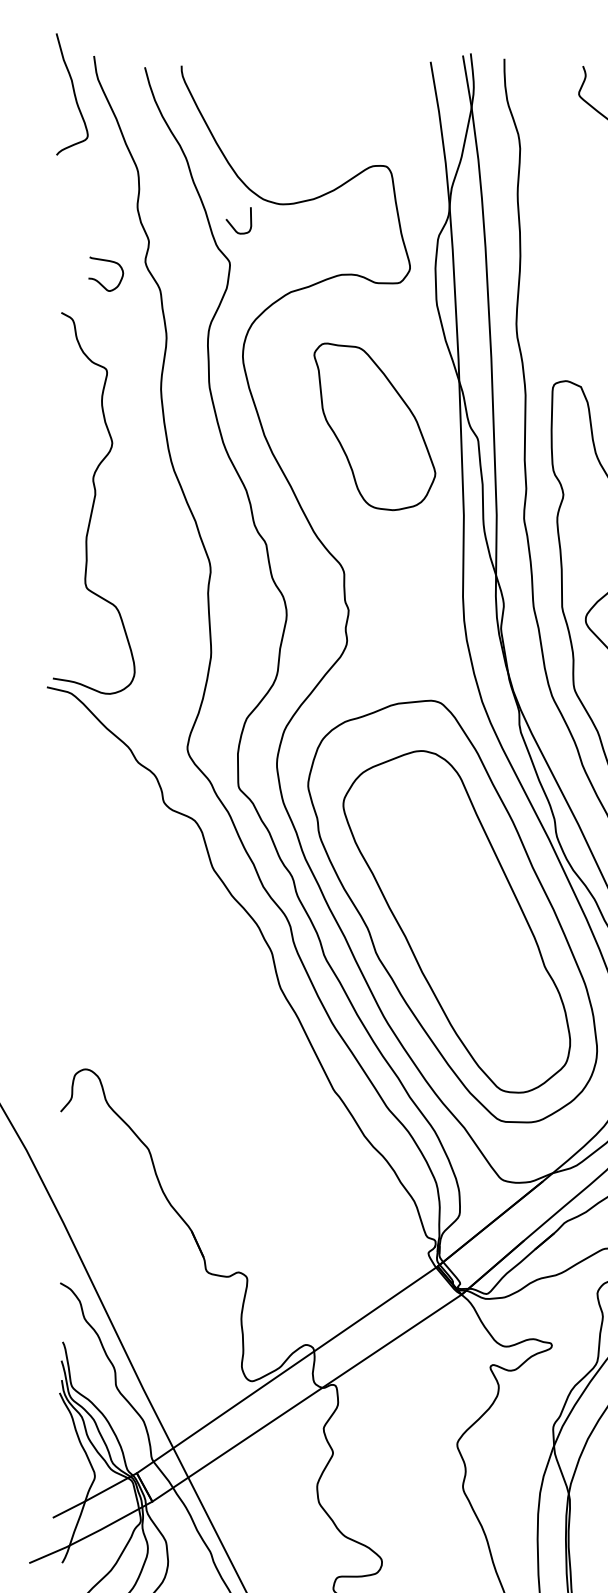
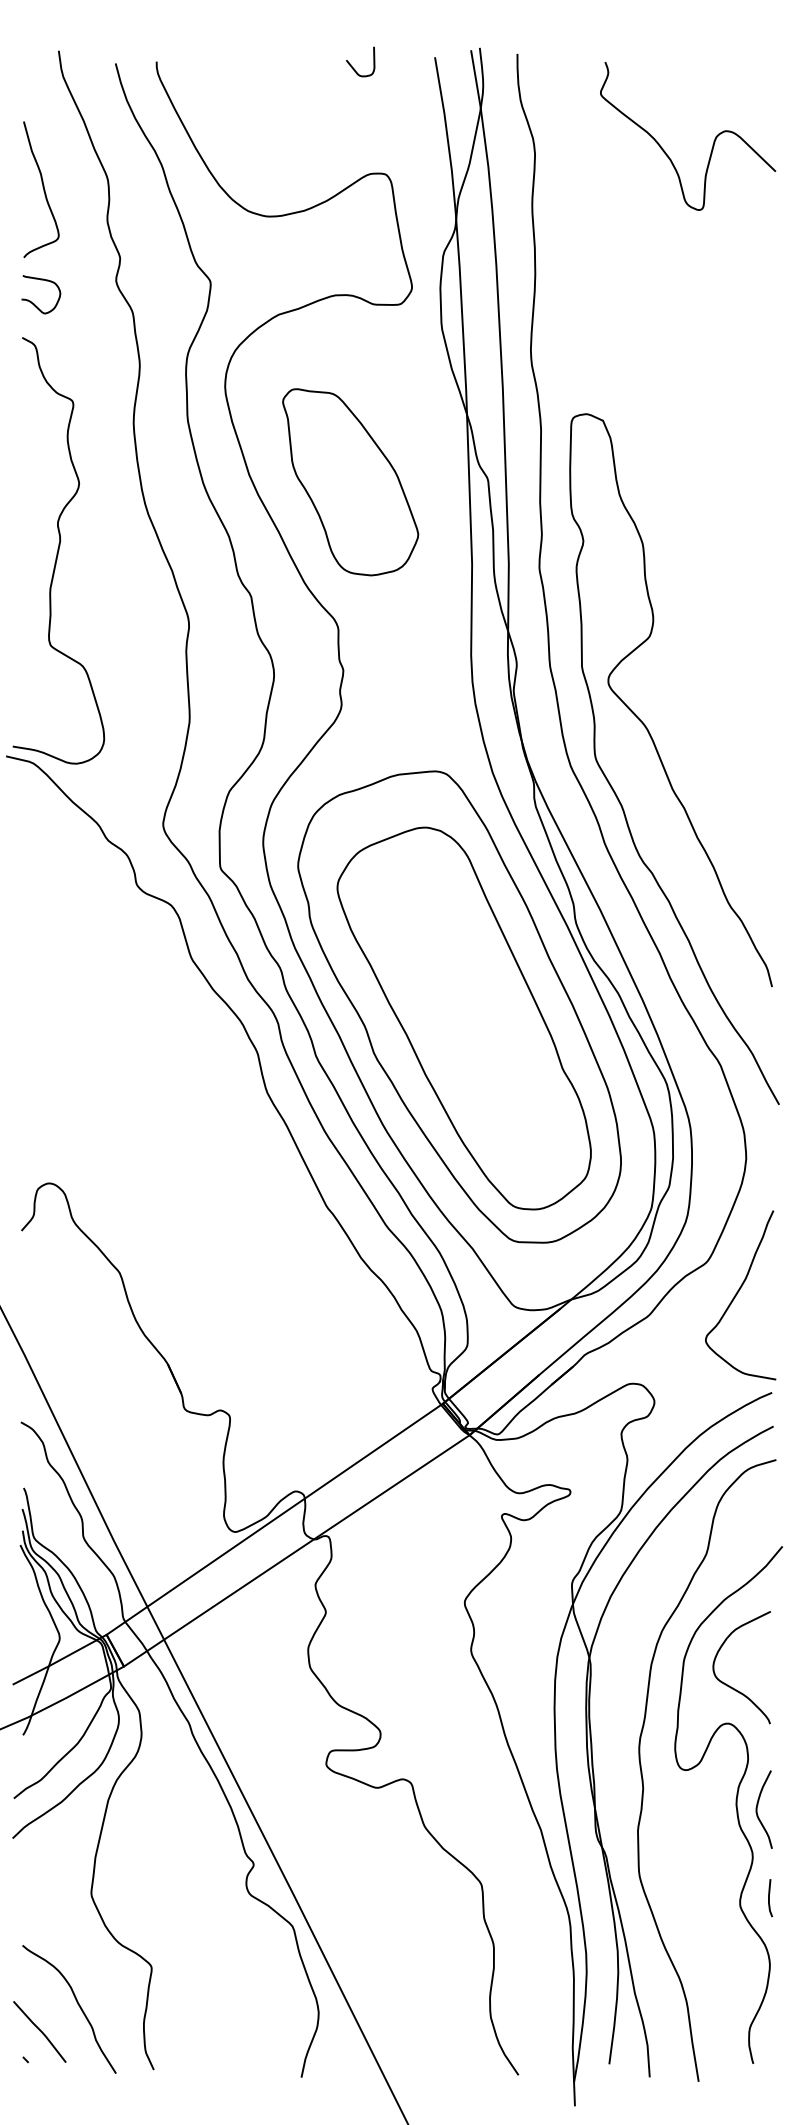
curve: (74, 94) -> (43, 189), moved
curve: (232, 225) -> (353, 67), moved
curve: (99, 281) -> (33, 302), moved
part: (374, 427) -> (350, 482), moved

